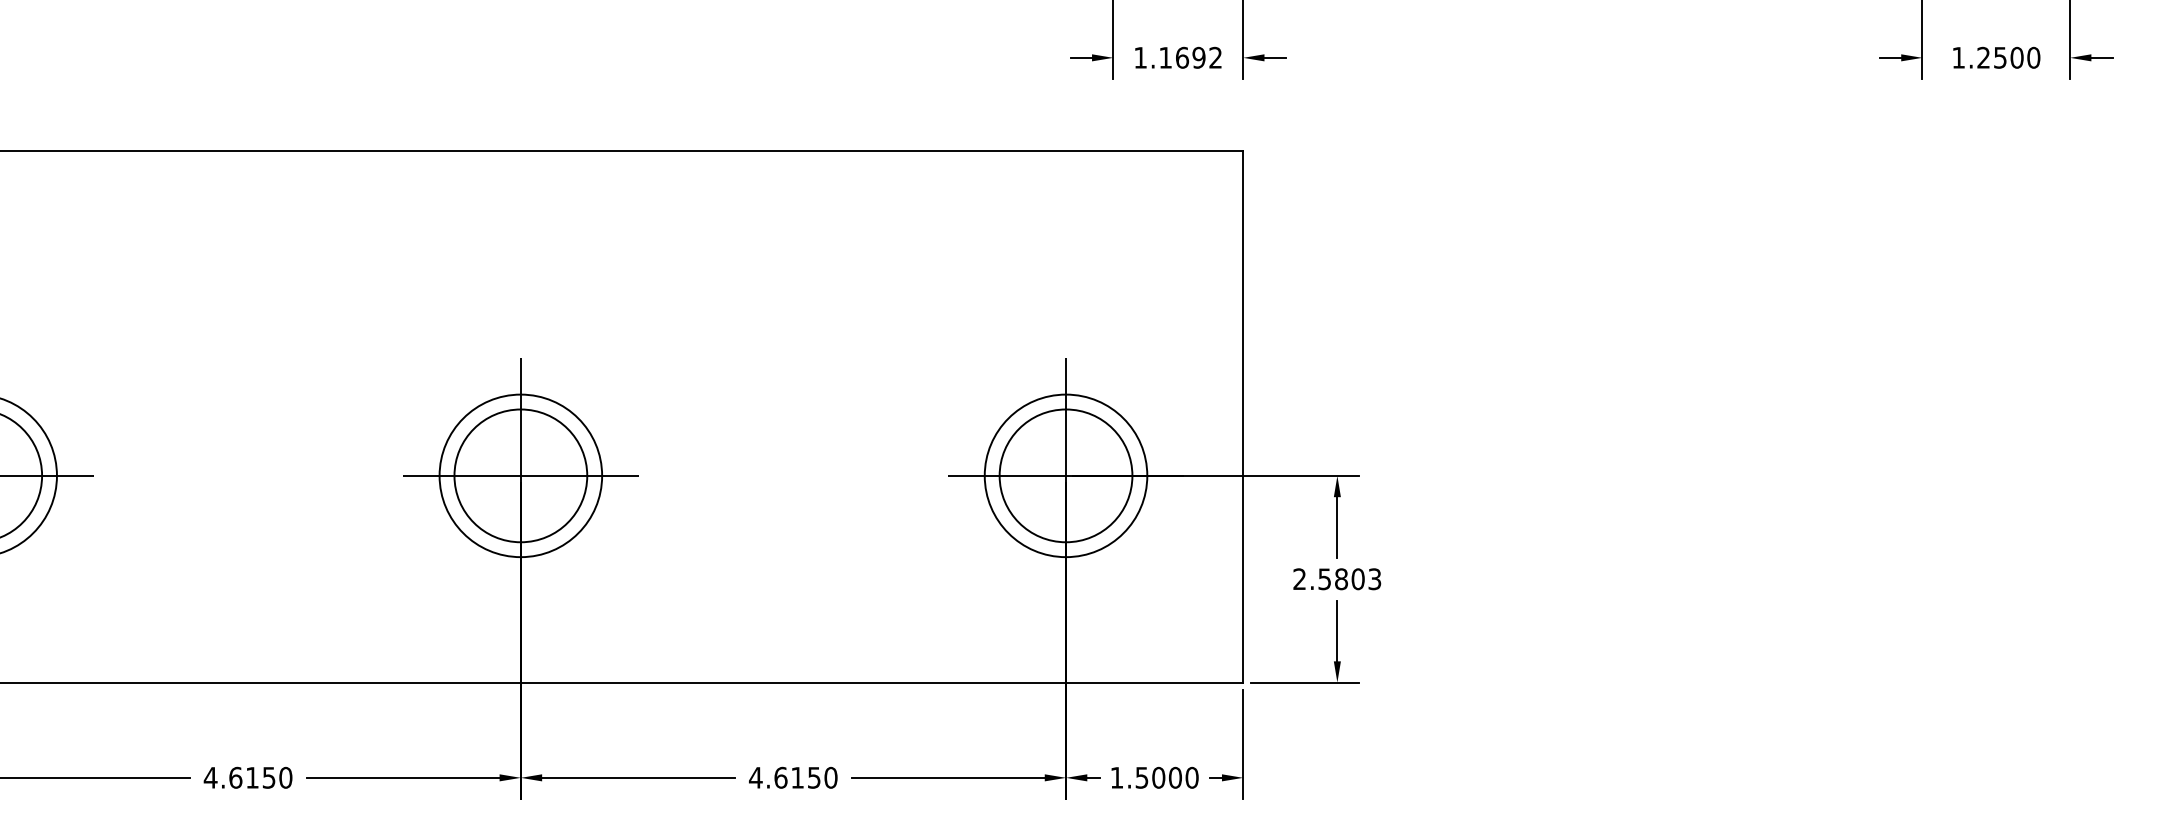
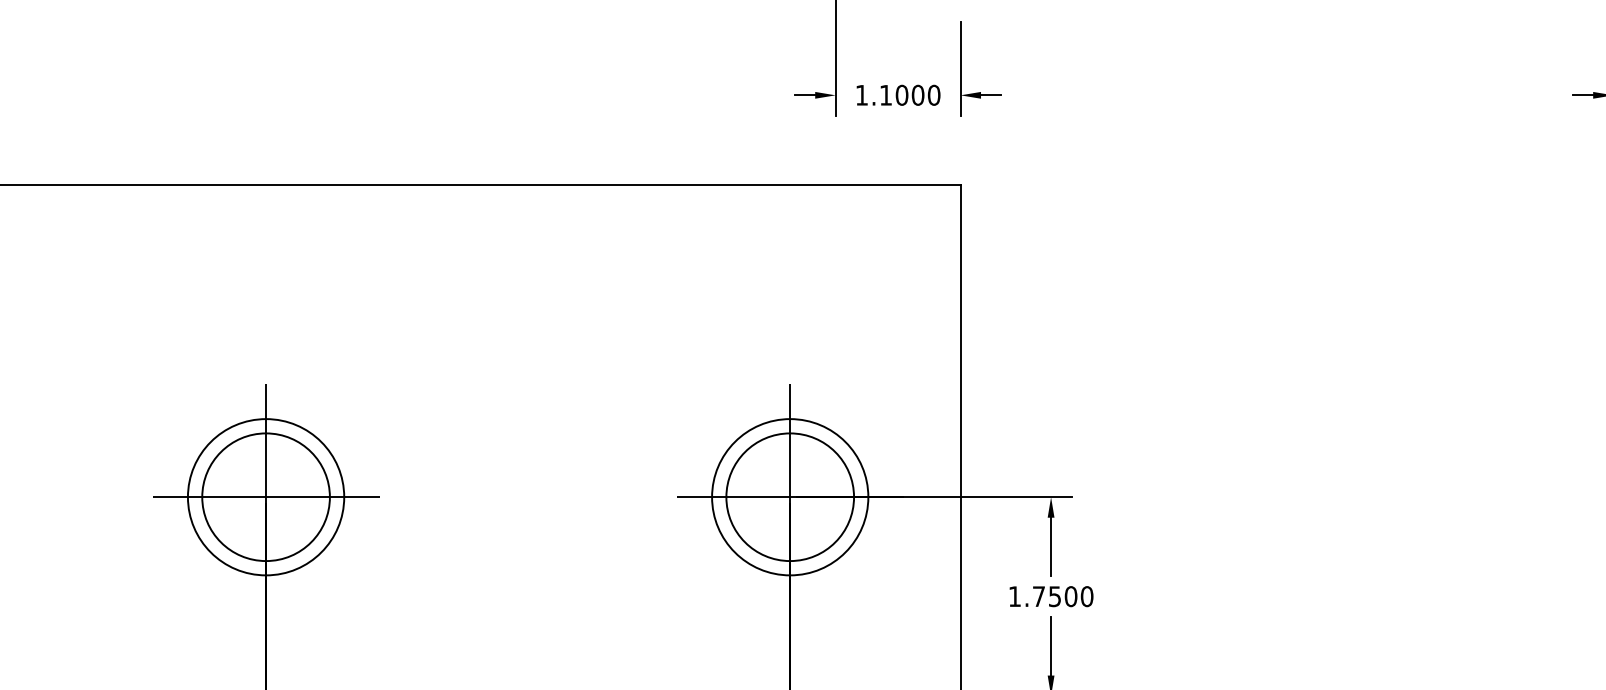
text: (1198, 57) -> (917, 95), 1.1692 -> 1.1000
text: (1337, 579) -> (1051, 596), 2.5803 -> 1.7500

